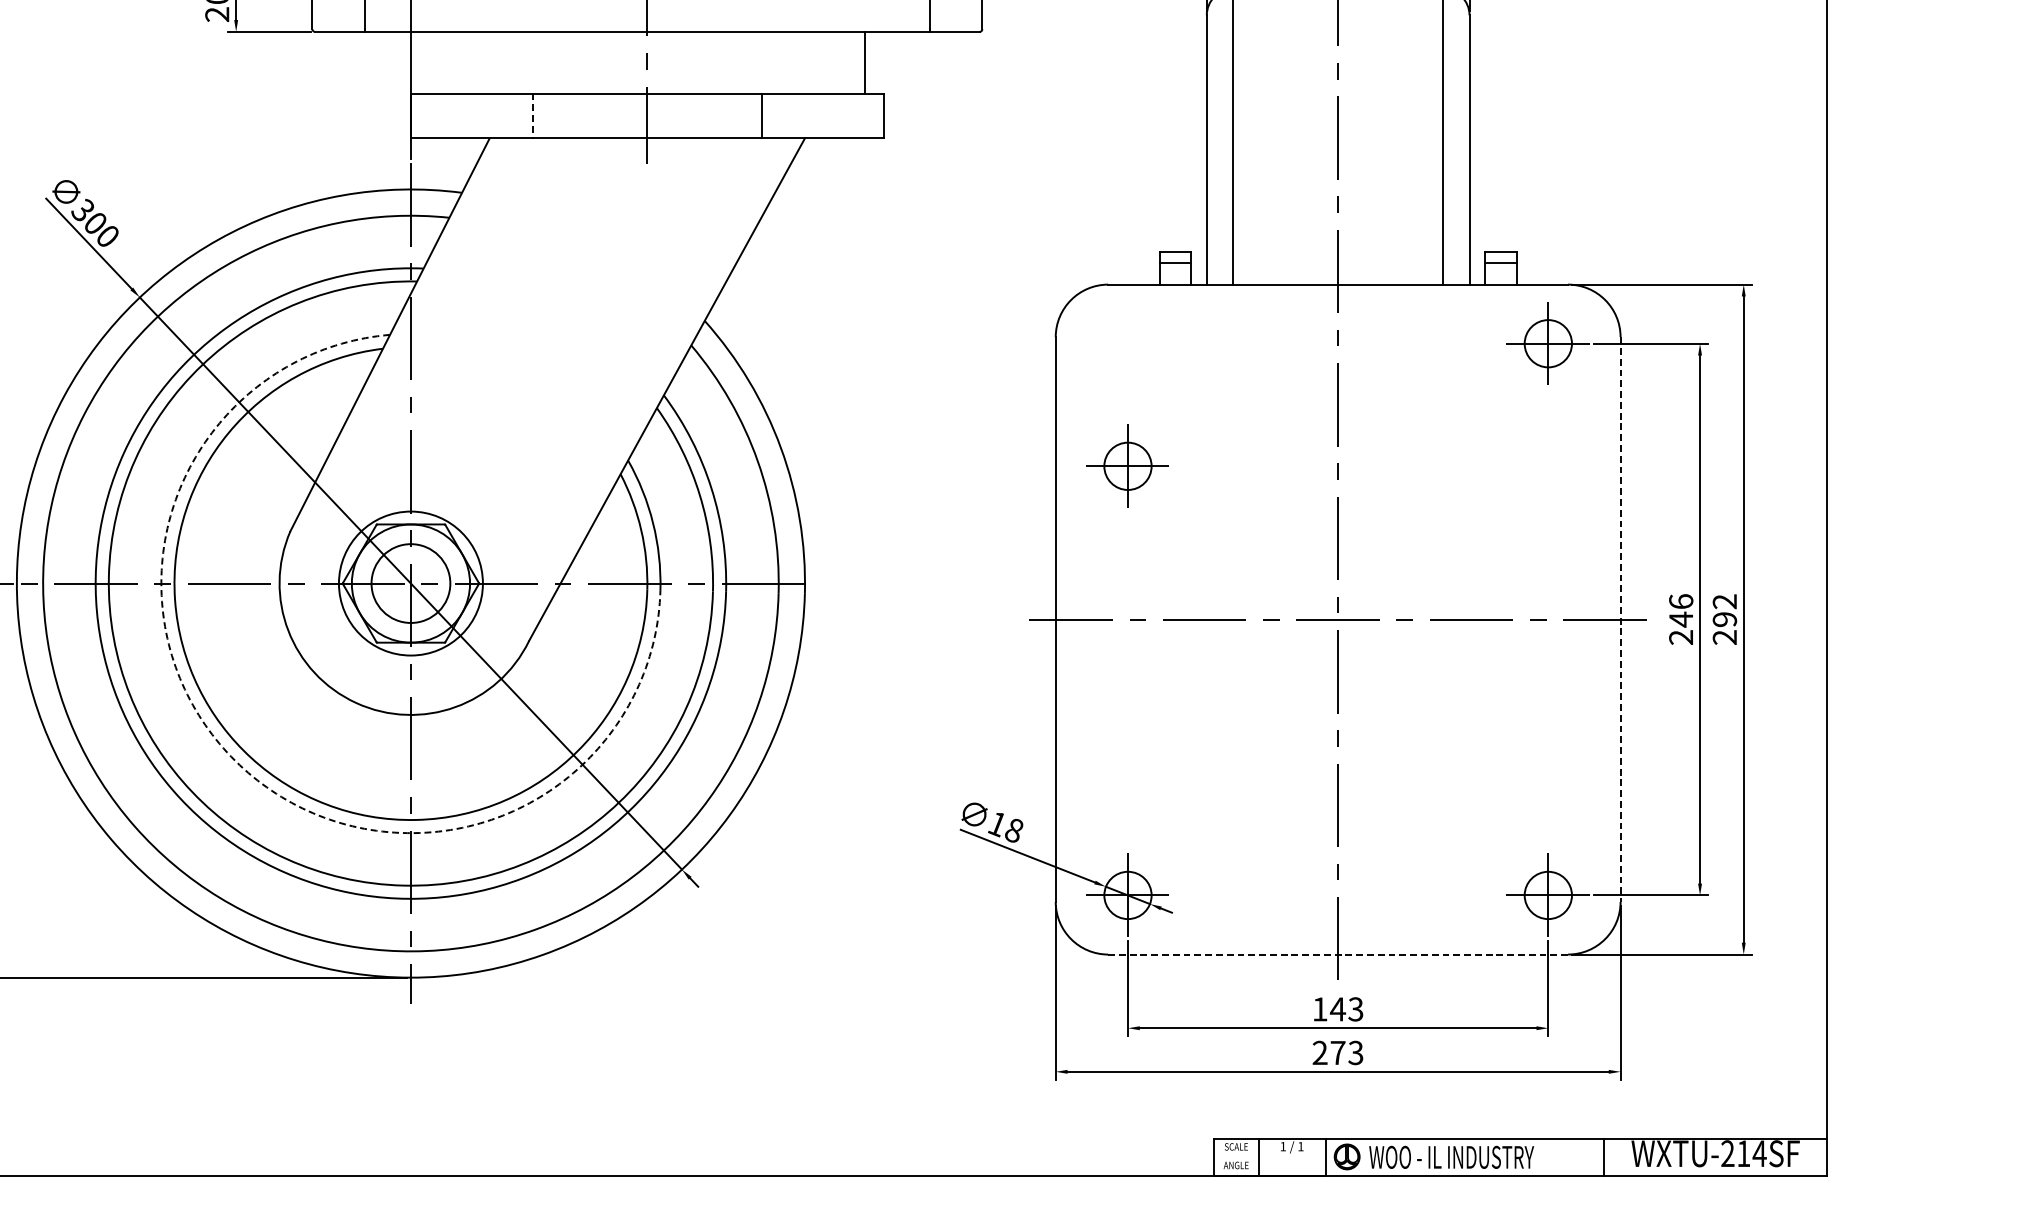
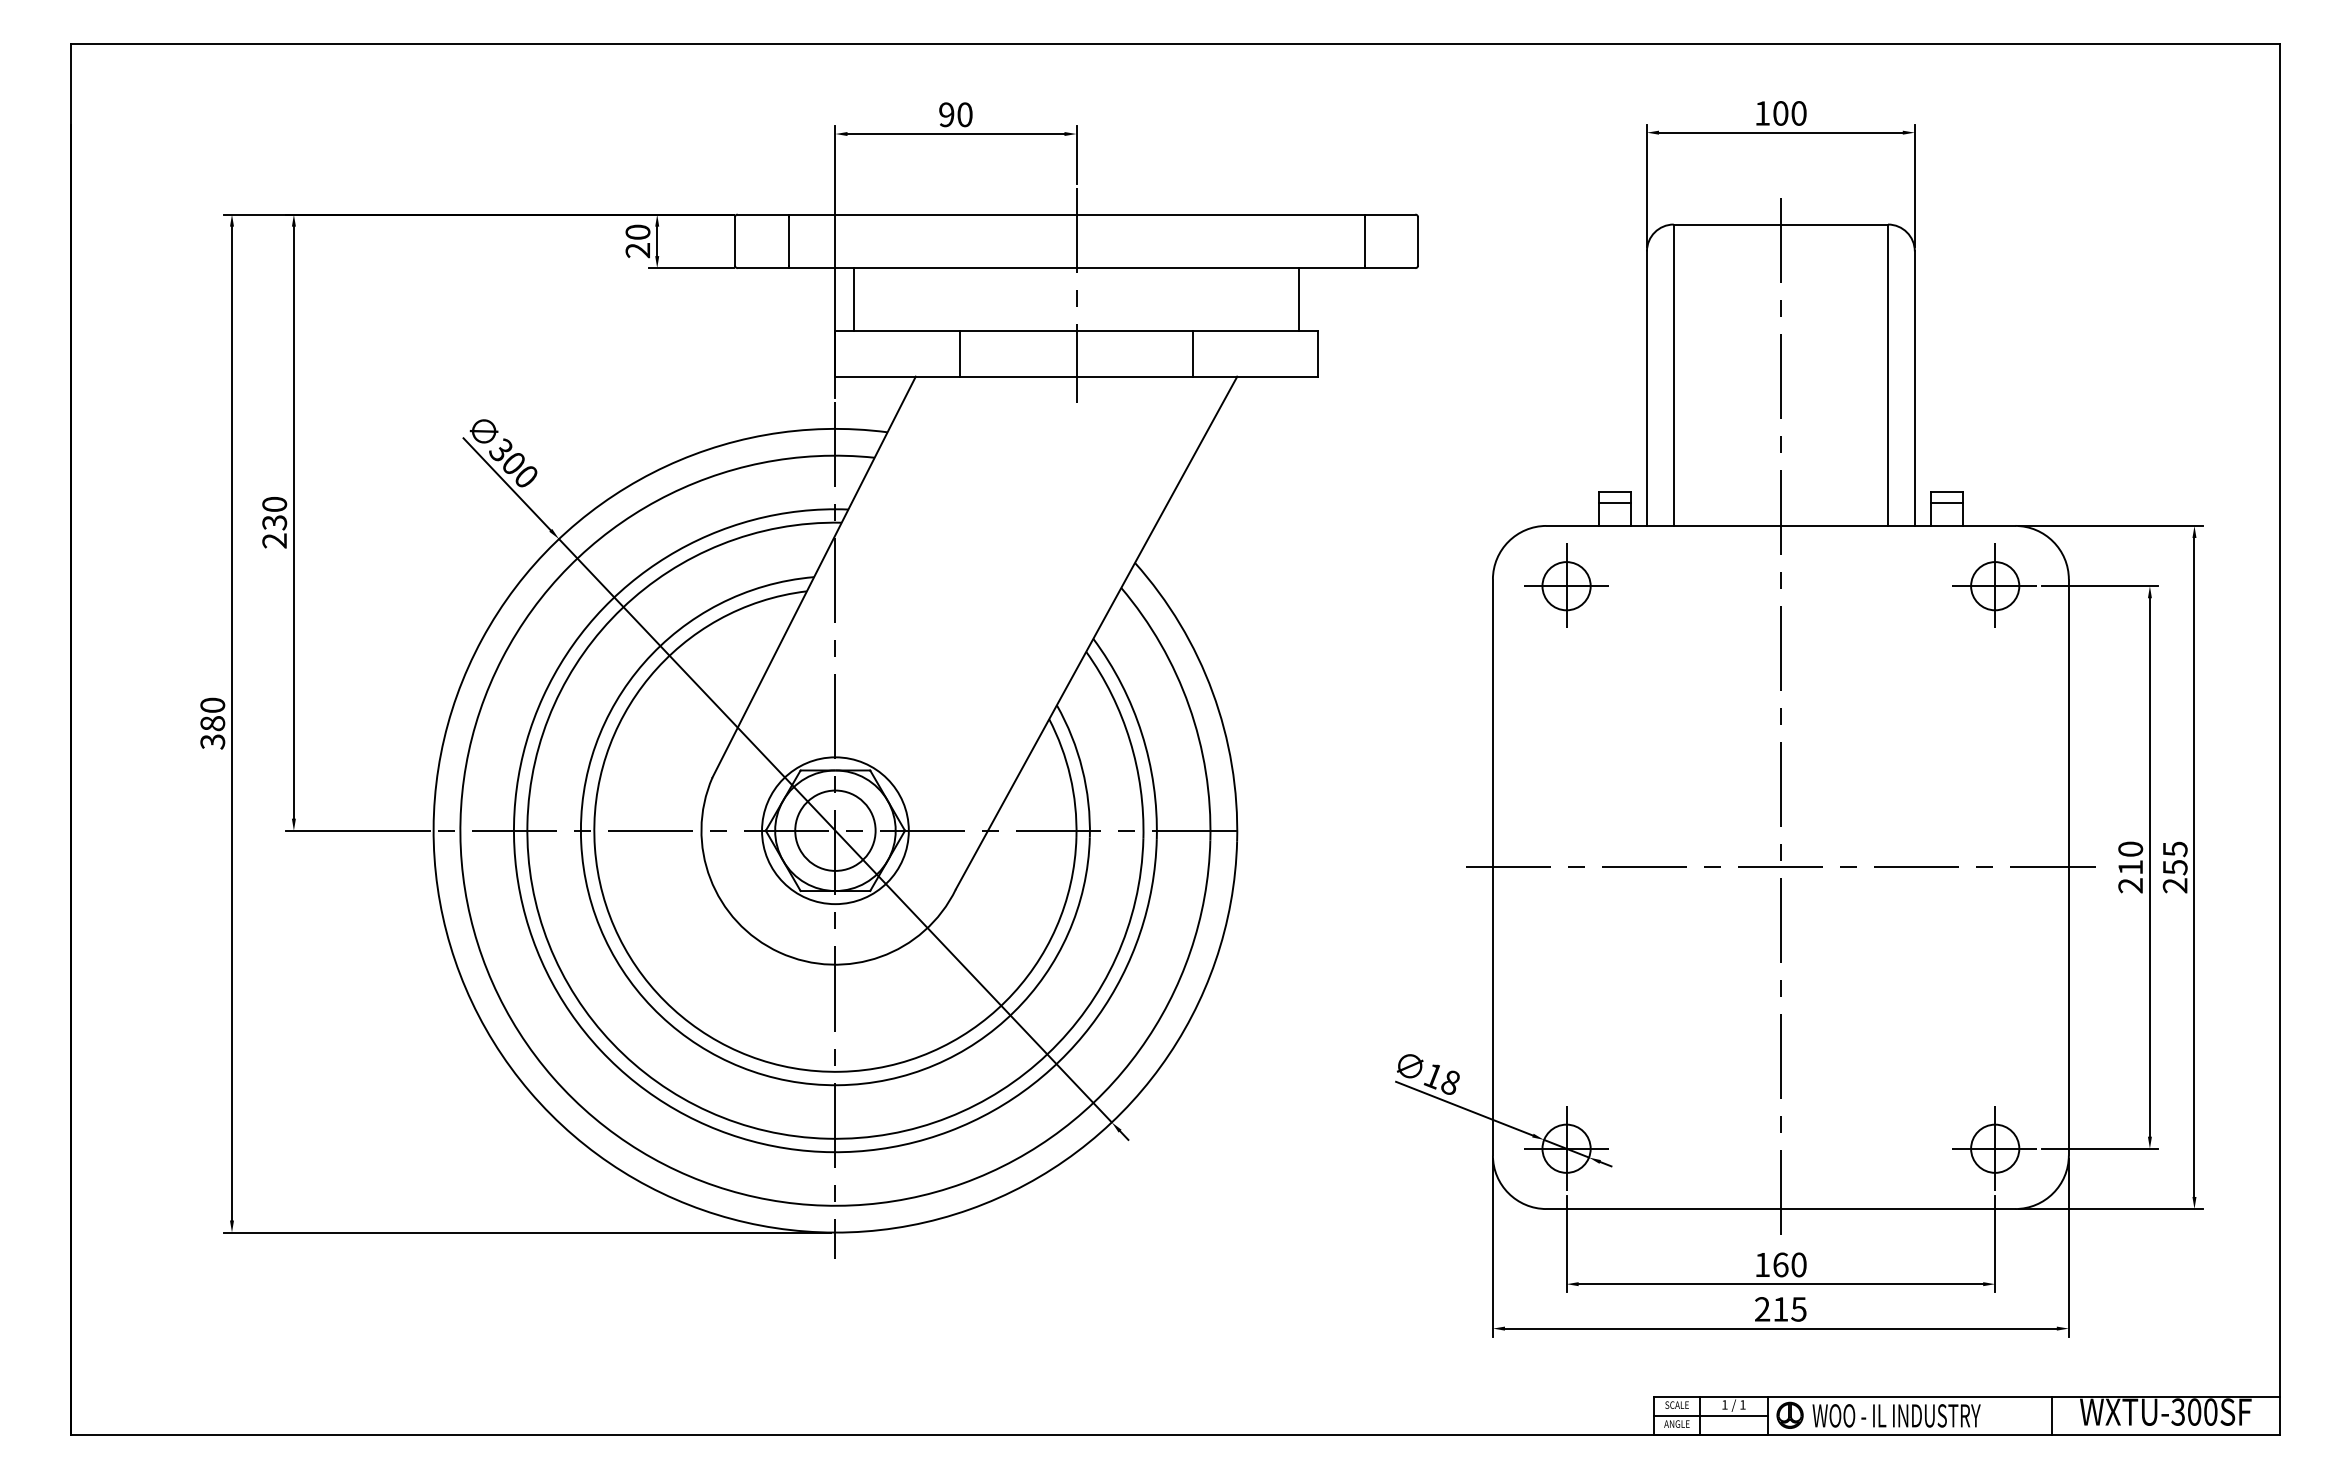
line: (429, 62) -> (854, 299), added
line: (532, 115) -> (959, 353), dashed -> solid
part: (1127, 465) -> (1566, 585), moved
text: (1681, 610) -> (2130, 858), 246 -> 210
text: (1724, 610) -> (2174, 858), 292 -> 255
line: (1620, 619) -> (2068, 867), dashed -> solid
arc: (239, 764) -> (660, 1015), dashed -> solid
line: (1337, 955) -> (1780, 1209), dashed -> solid
text: (1346, 1008) -> (1789, 1264), 143 -> 160
text: (1346, 1053) -> (1789, 1309), 273 -> 215
text: (1743, 1153) -> (2194, 1411), WXTU-214SF -> WXTU-300SF
line: (1270, 1157) -> (1711, 1415), added

